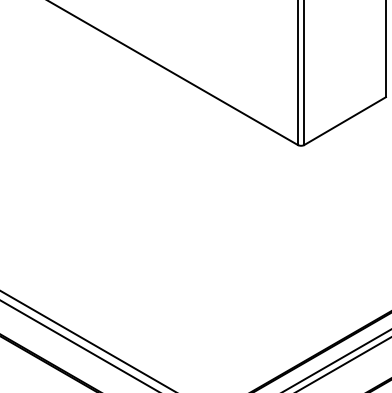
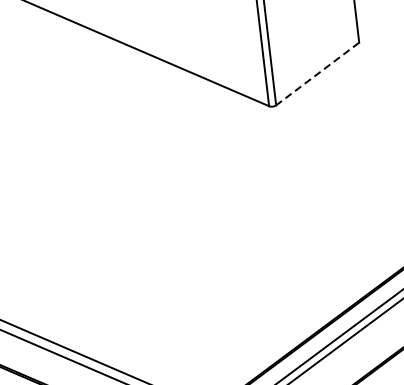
line: (344, 121) -> (317, 74), solid -> dashed

